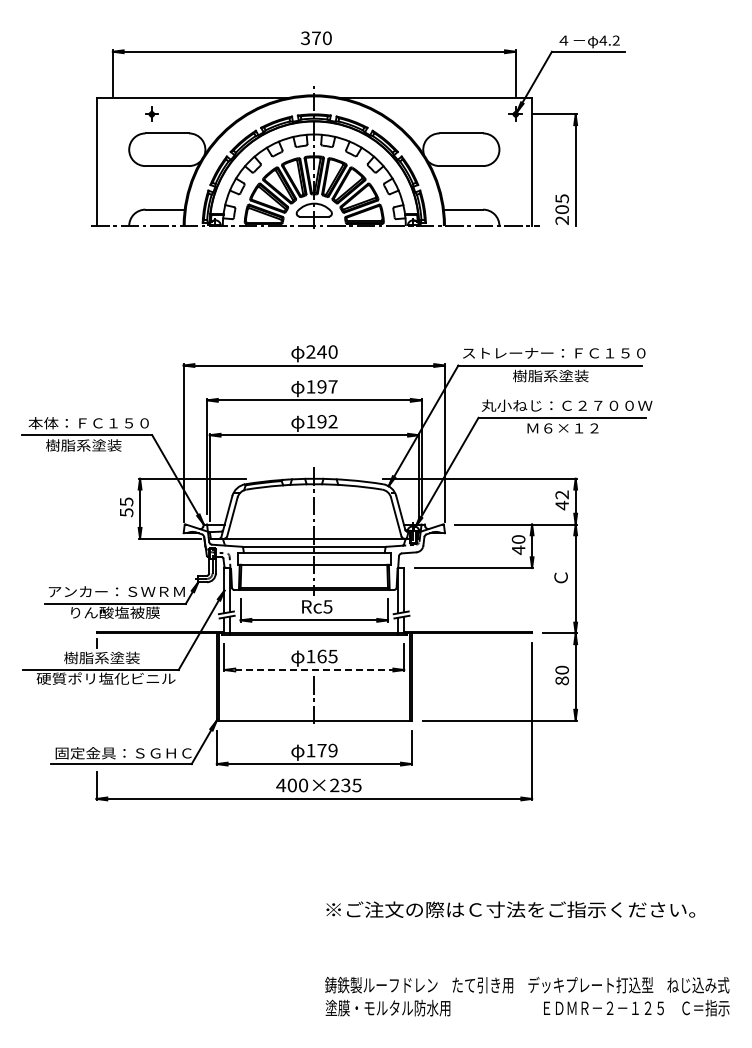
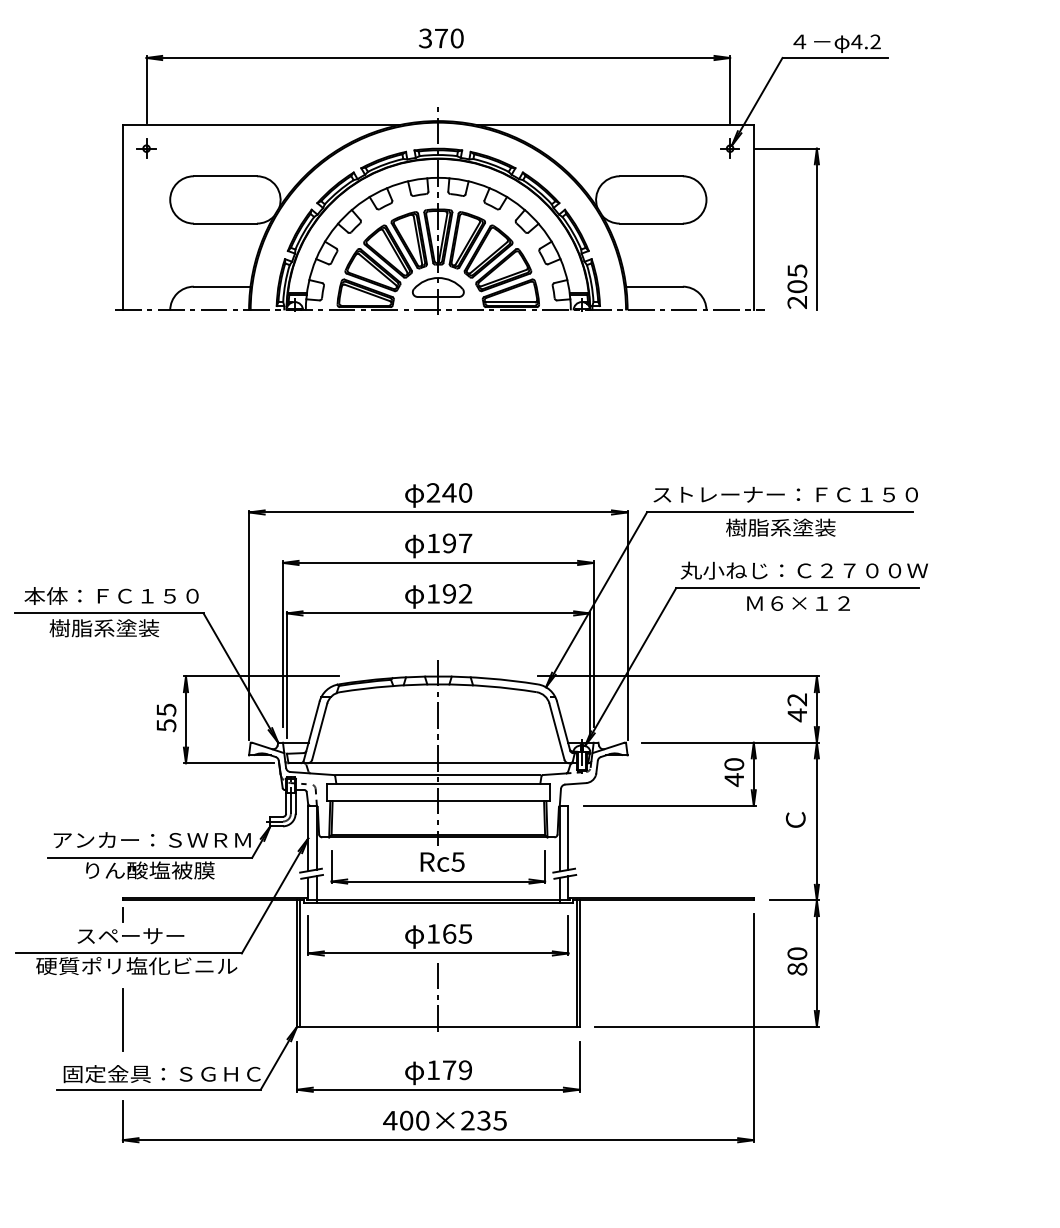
part: (151, 113) -> (146, 147), moved
text: (101, 657) -> (130, 935), 樹脂系塗装 -> スペーサー
line: (314, 670) -> (438, 954), dashed -> solid
line: (96, 715) -> (122, 1019), added

